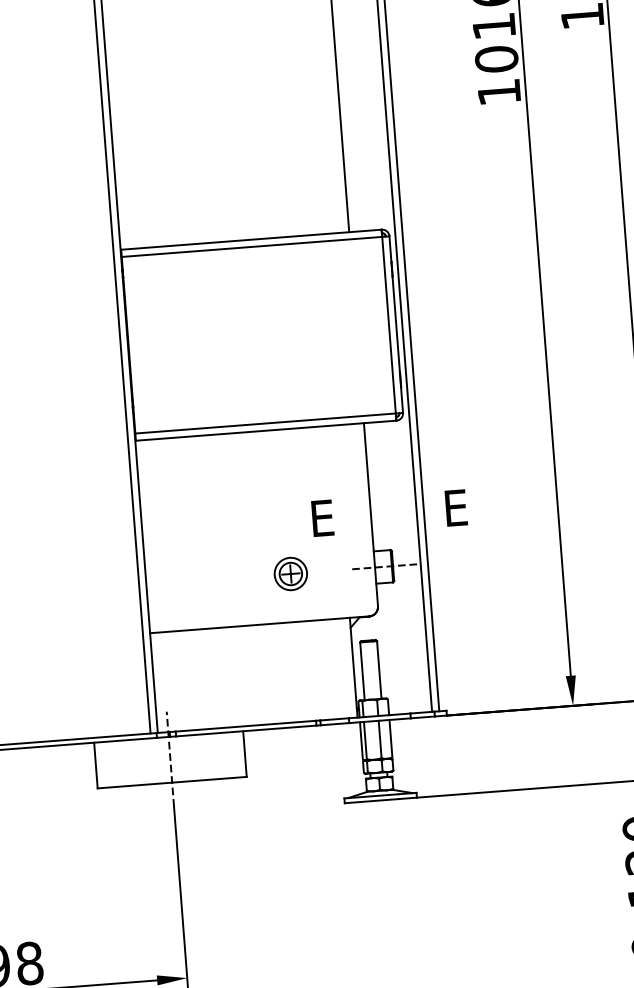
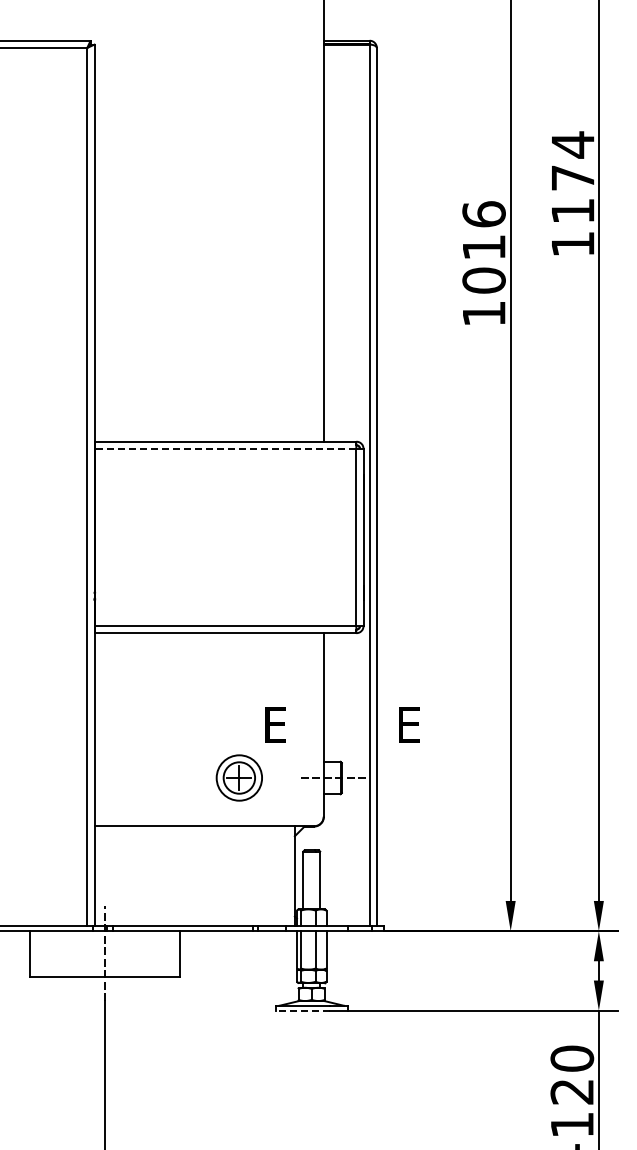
line: (251, 246) -> (225, 448), solid -> dashed
part: (290, 573) -> (239, 777), size x1.4
line: (371, 800) -> (302, 1010), solid -> dashed

